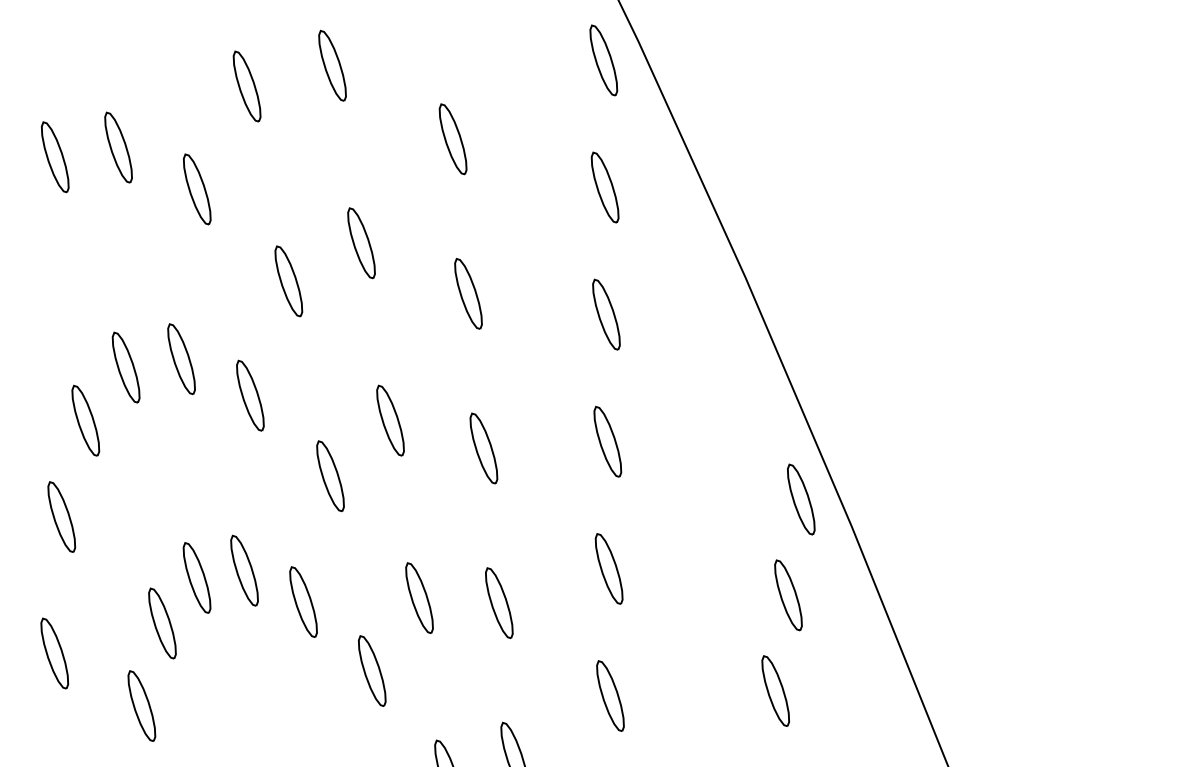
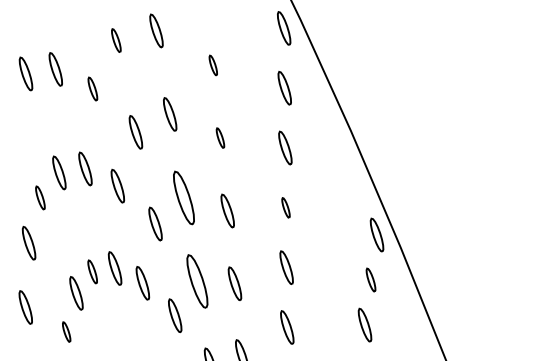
part: (247, 85) -> (116, 40), size x0.7
part: (453, 139) -> (213, 65), size x0.6
part: (196, 187) -> (92, 88), size x0.7
part: (468, 292) -> (220, 137), size x0.6
part: (85, 419) -> (40, 197), size x0.7
part: (389, 419) -> (183, 197), size x1.6
part: (606, 440) -> (285, 207), size x0.6
part: (196, 576) -> (92, 271), size x0.7
part: (787, 593) -> (370, 279), size x0.7
part: (419, 598) -> (197, 281), size x1.6
part: (141, 704) -> (66, 331), size x0.6

